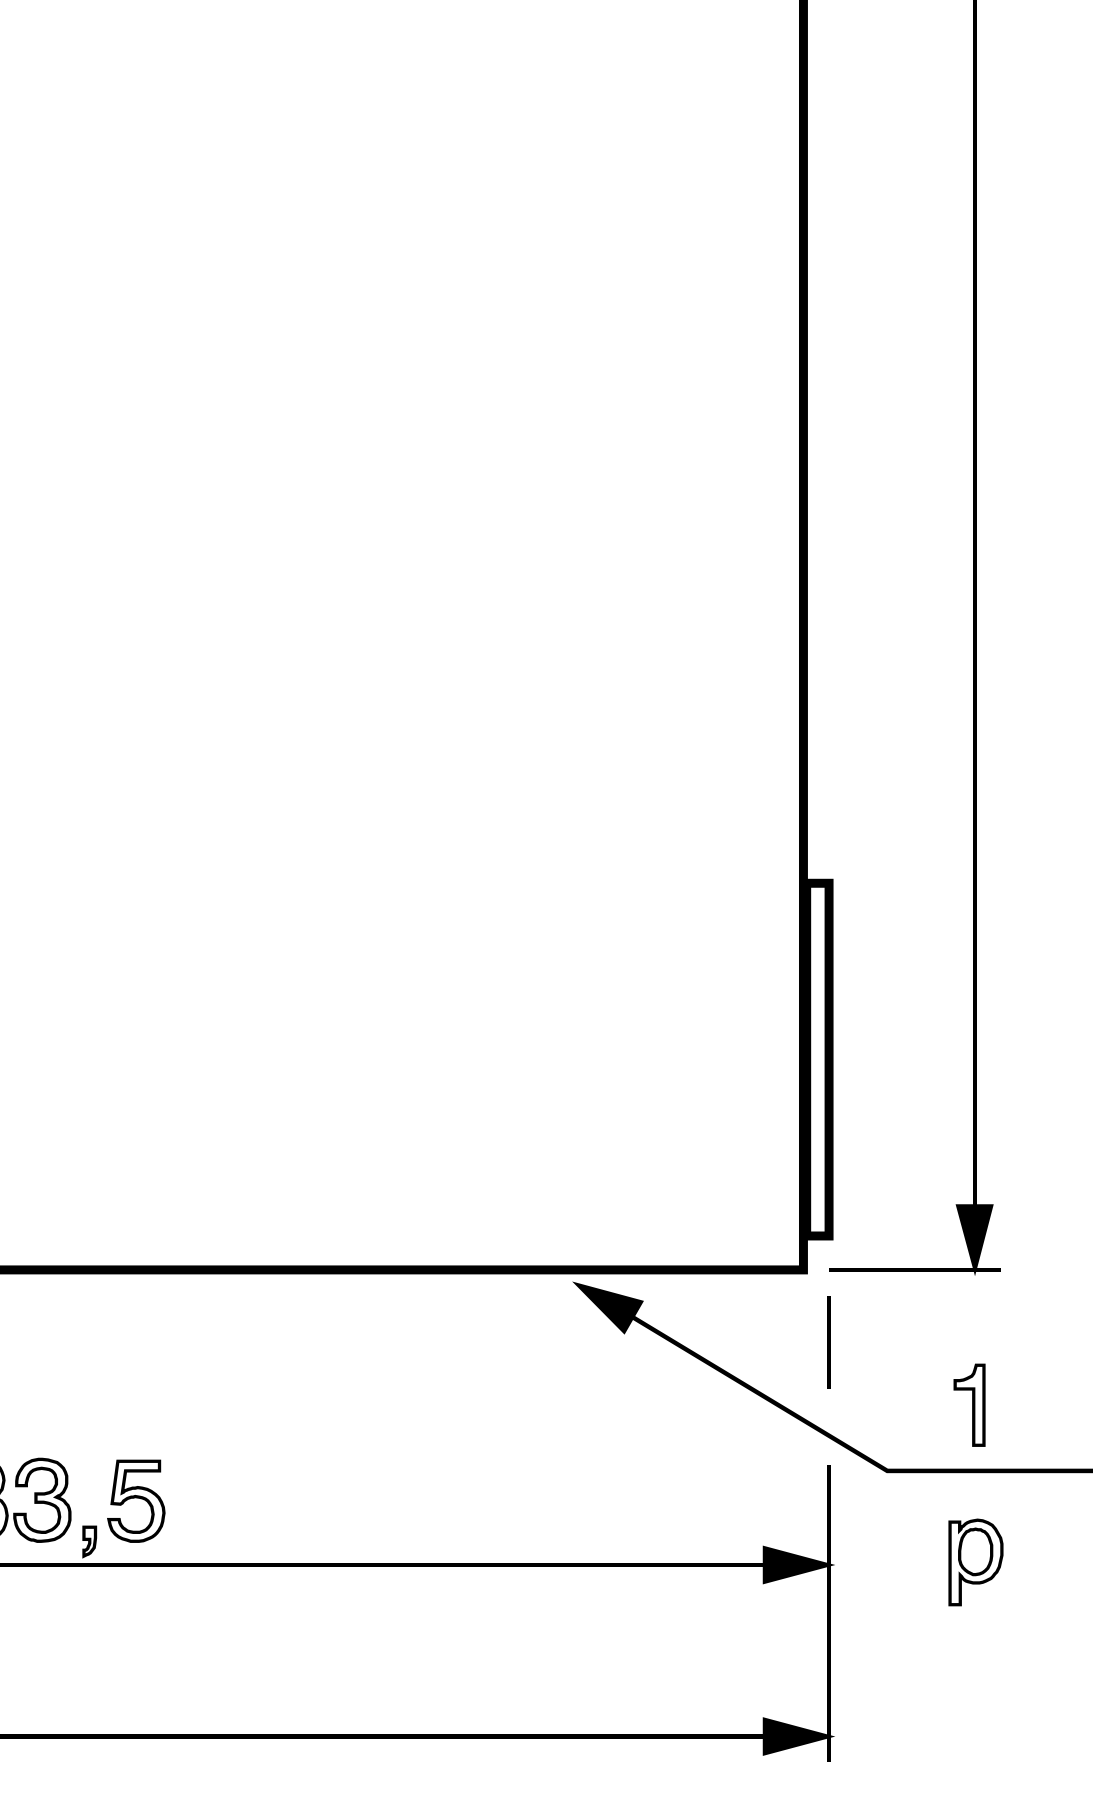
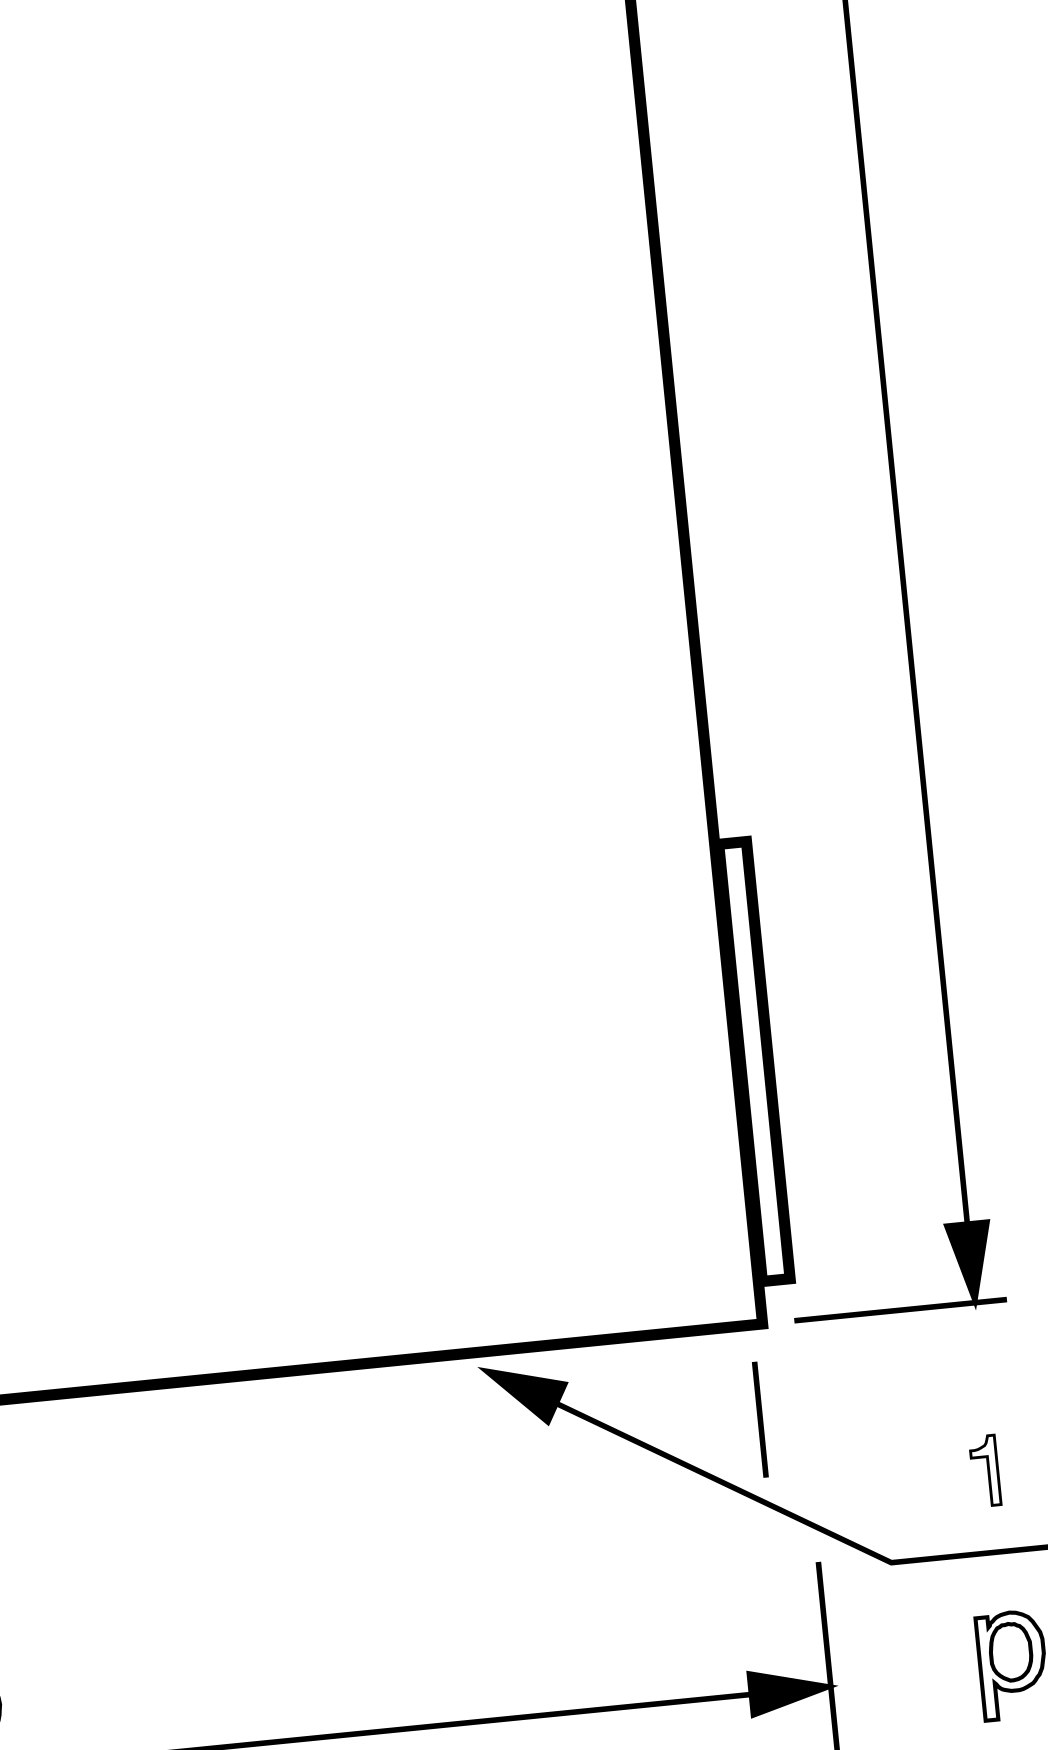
line: (828, 1342) -> (759, 1420), moved
part: (969, 1404) -> (985, 1470), size x0.7

